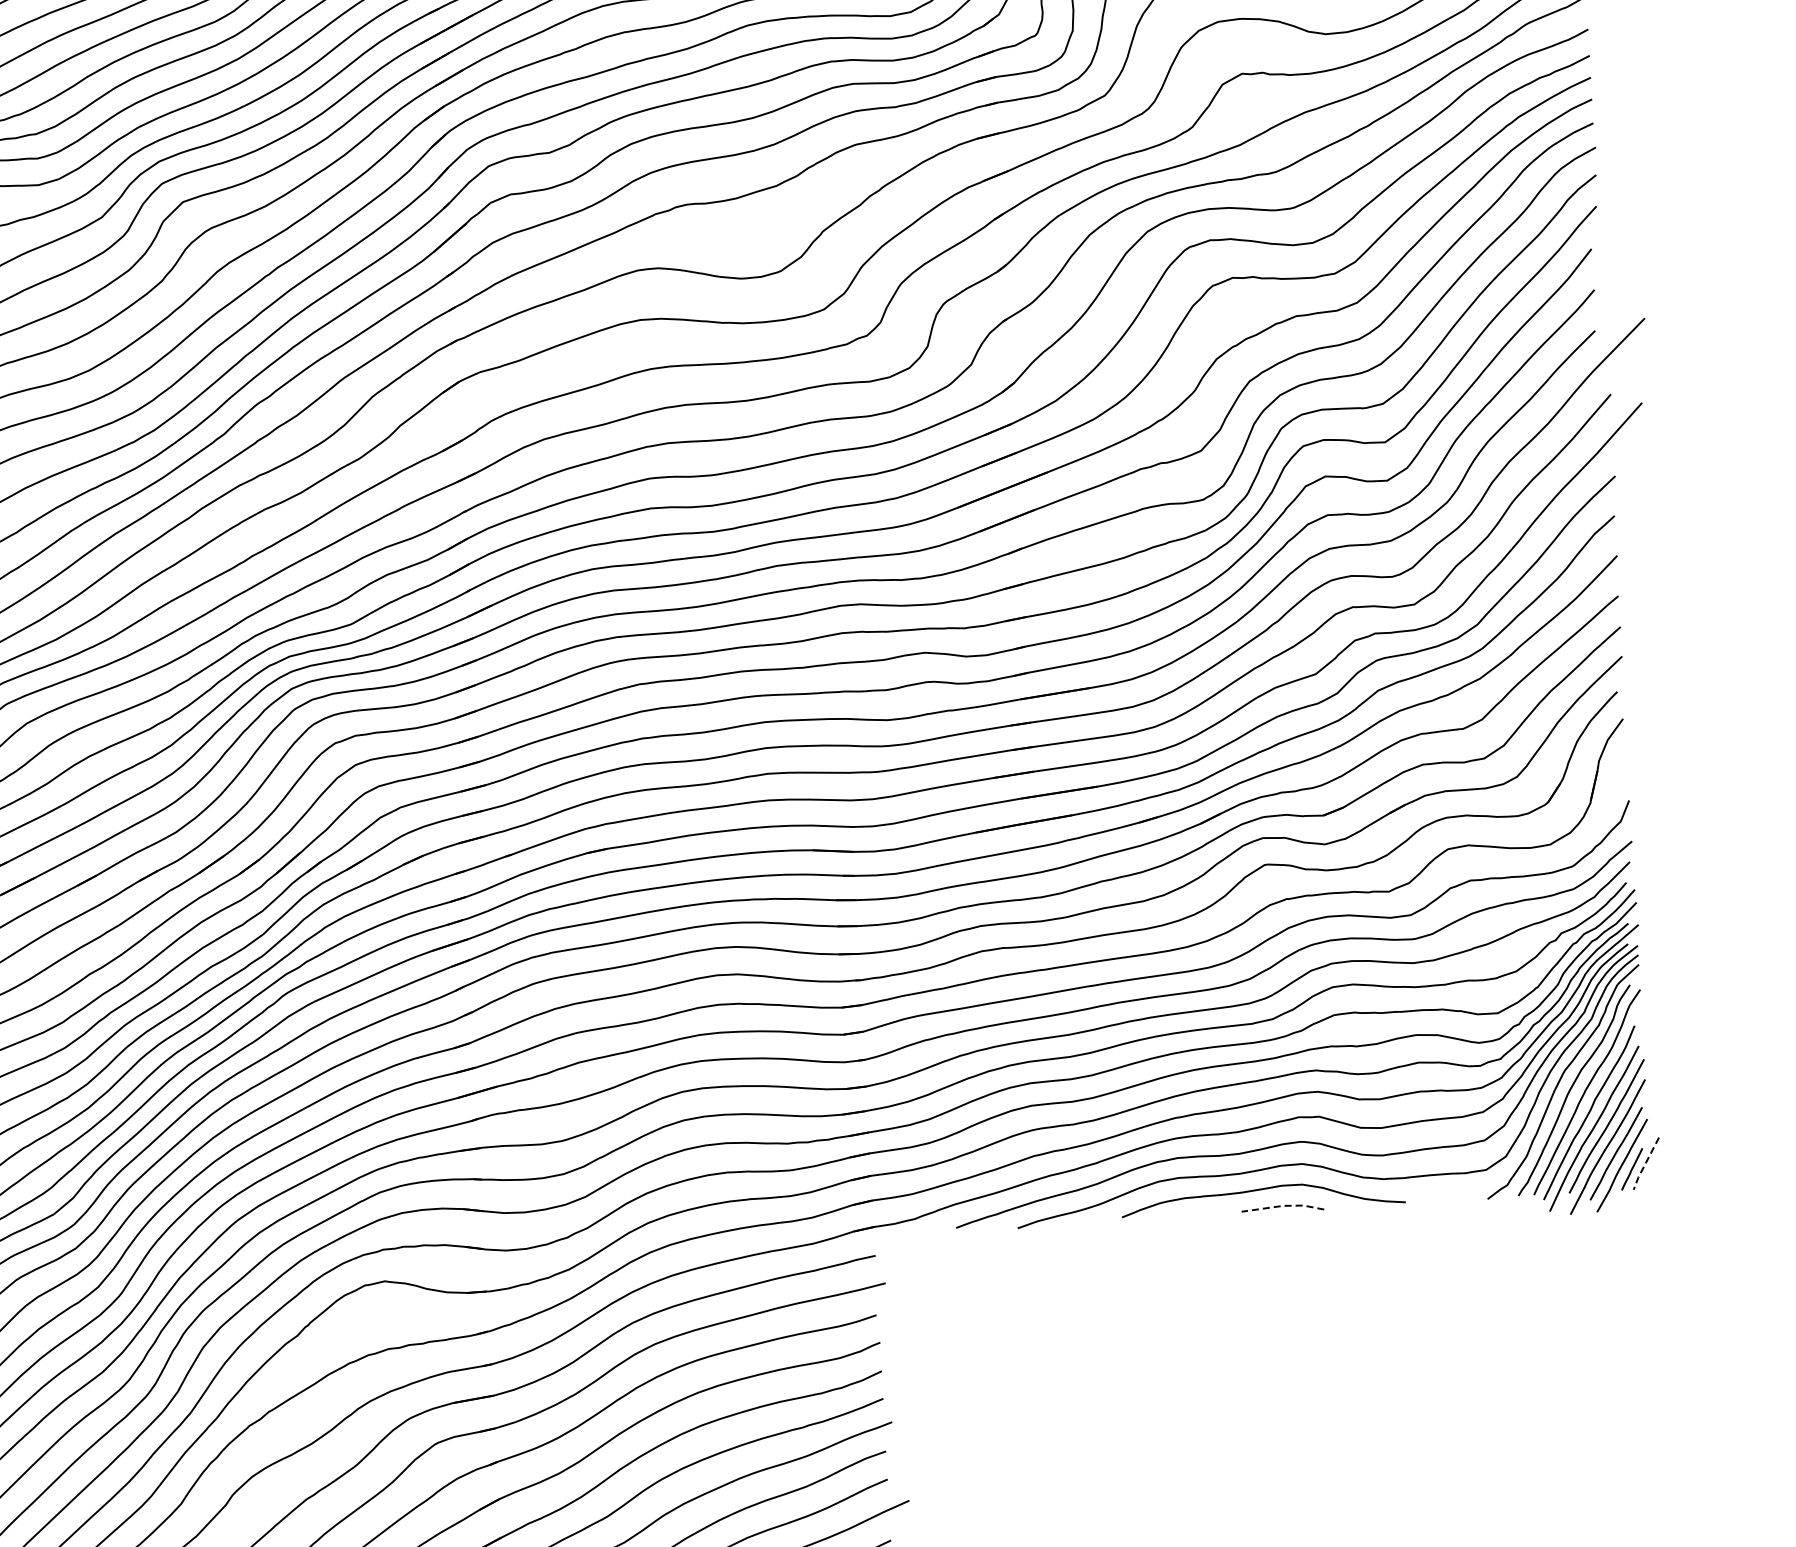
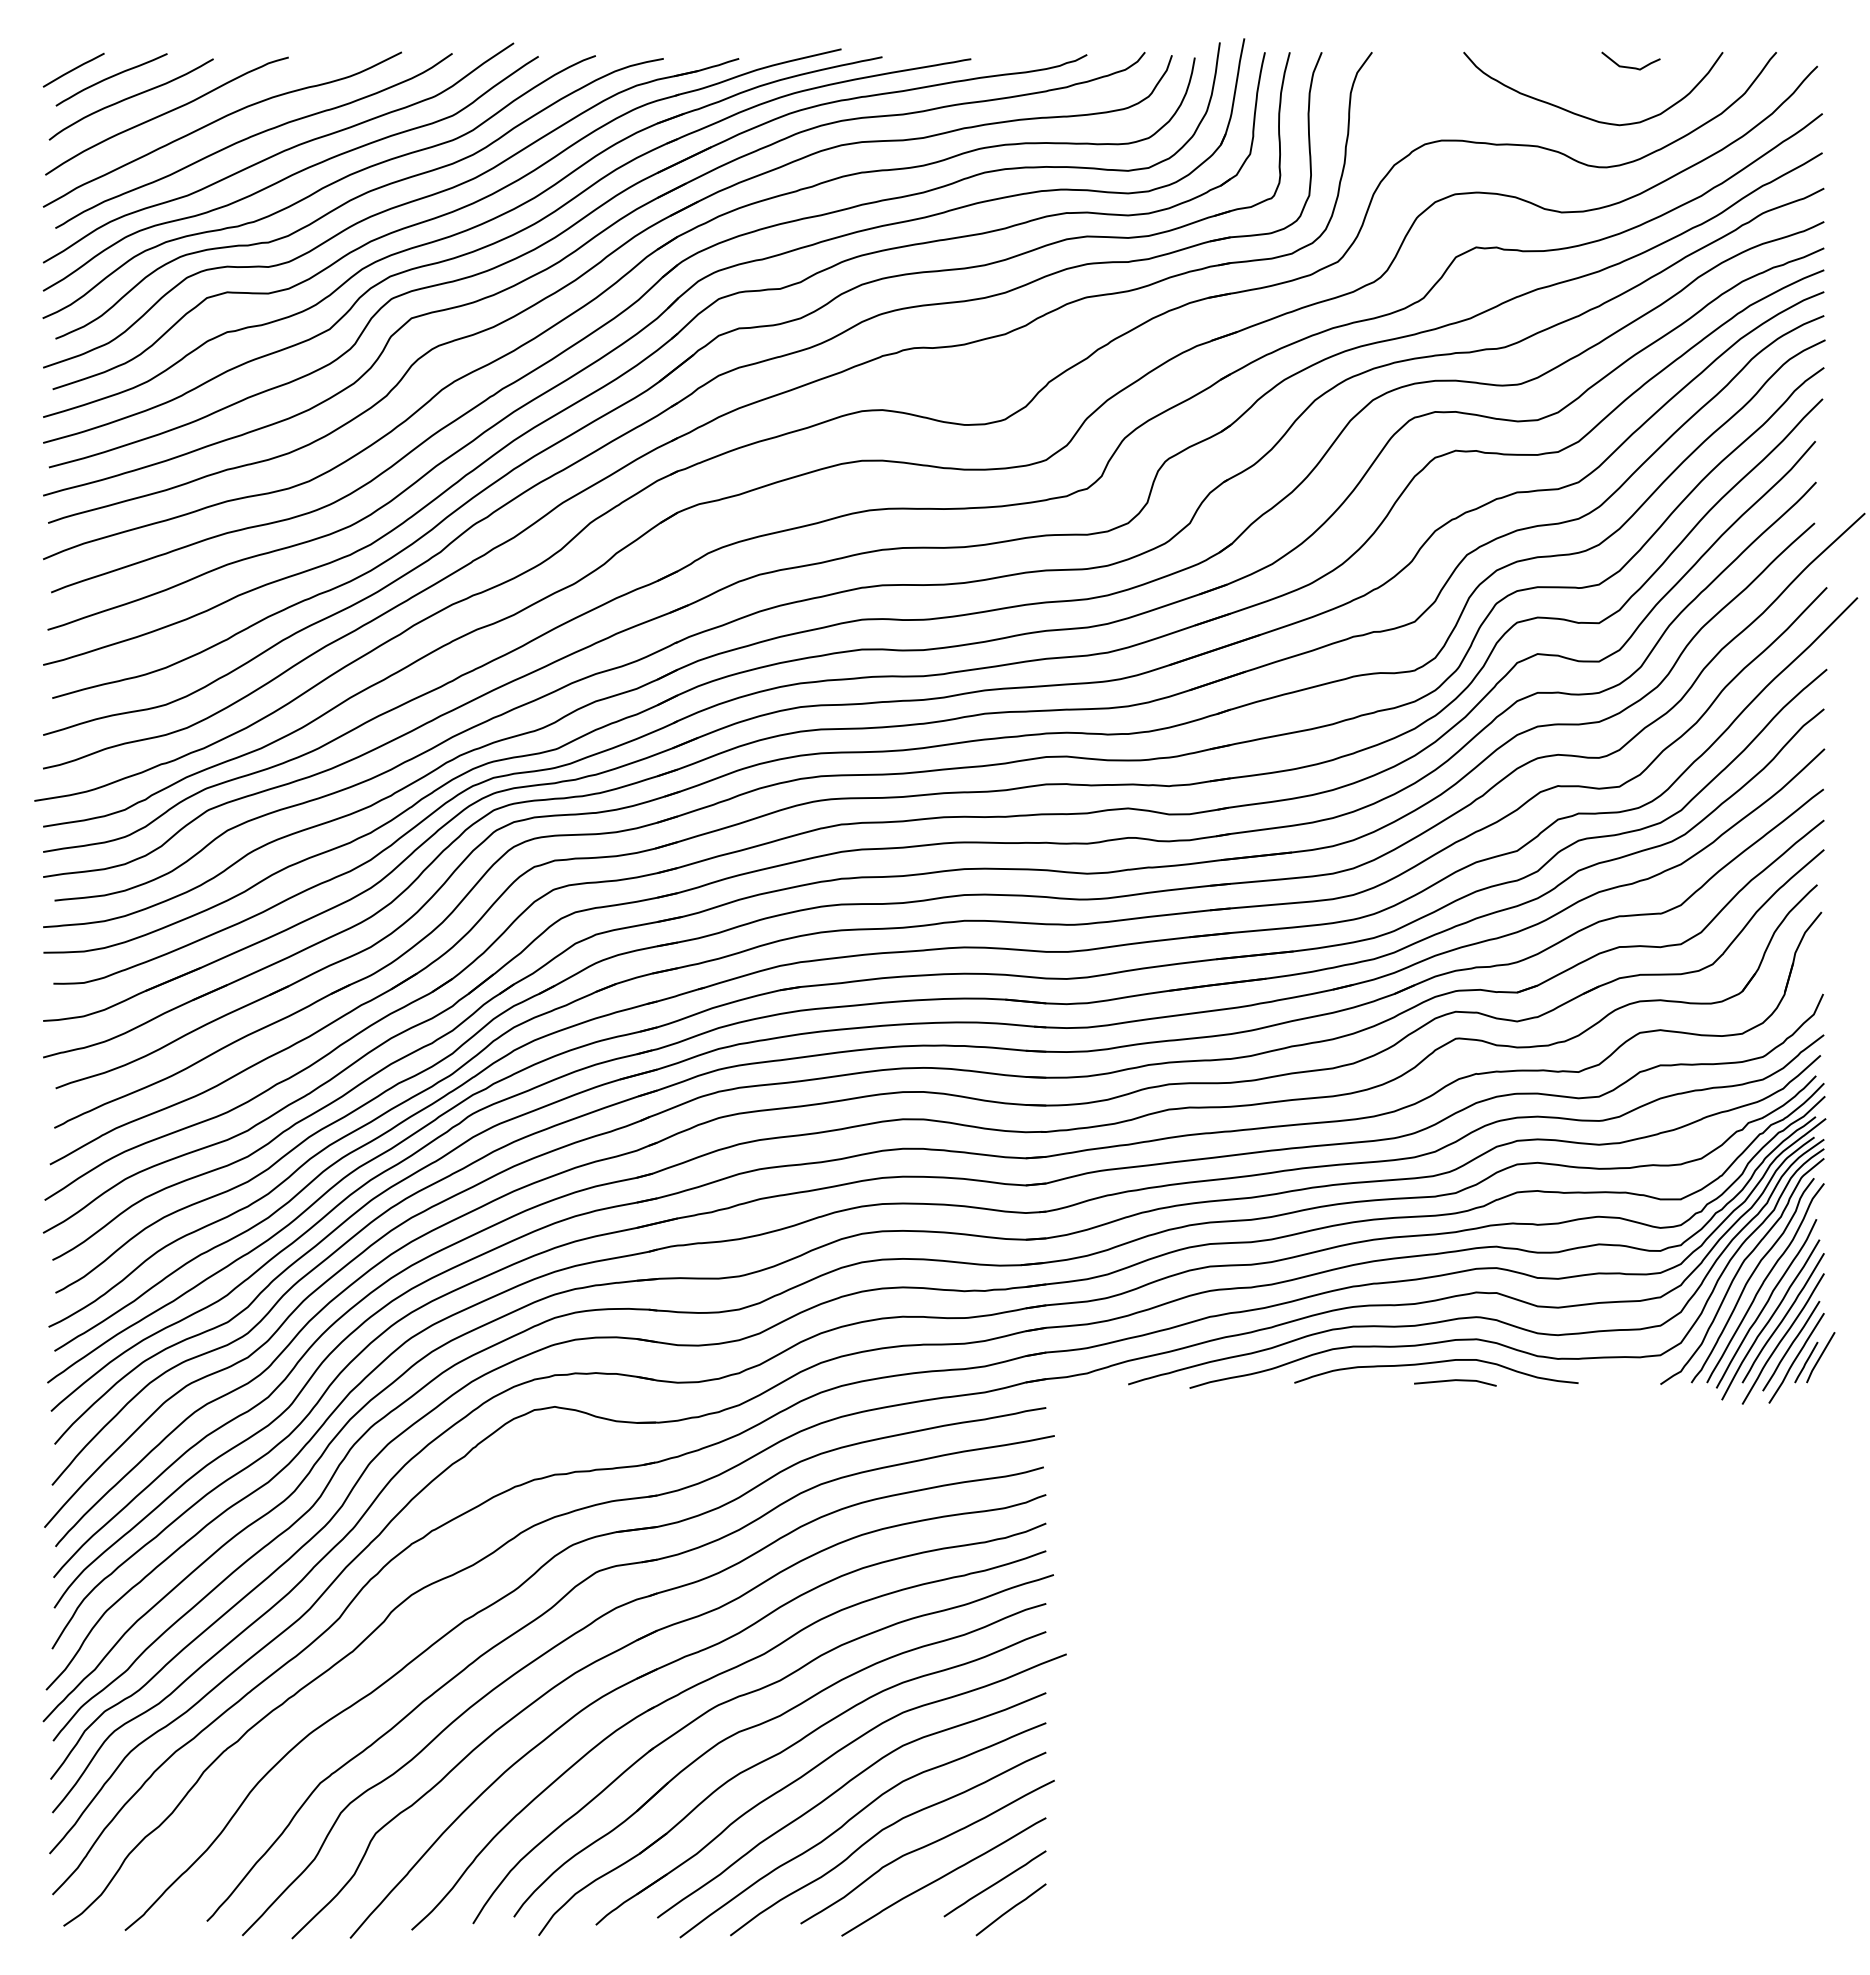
line: (1645, 1164) -> (1819, 1358), dashed -> solid
line: (1282, 1206) -> (1455, 1380), dashed -> solid

